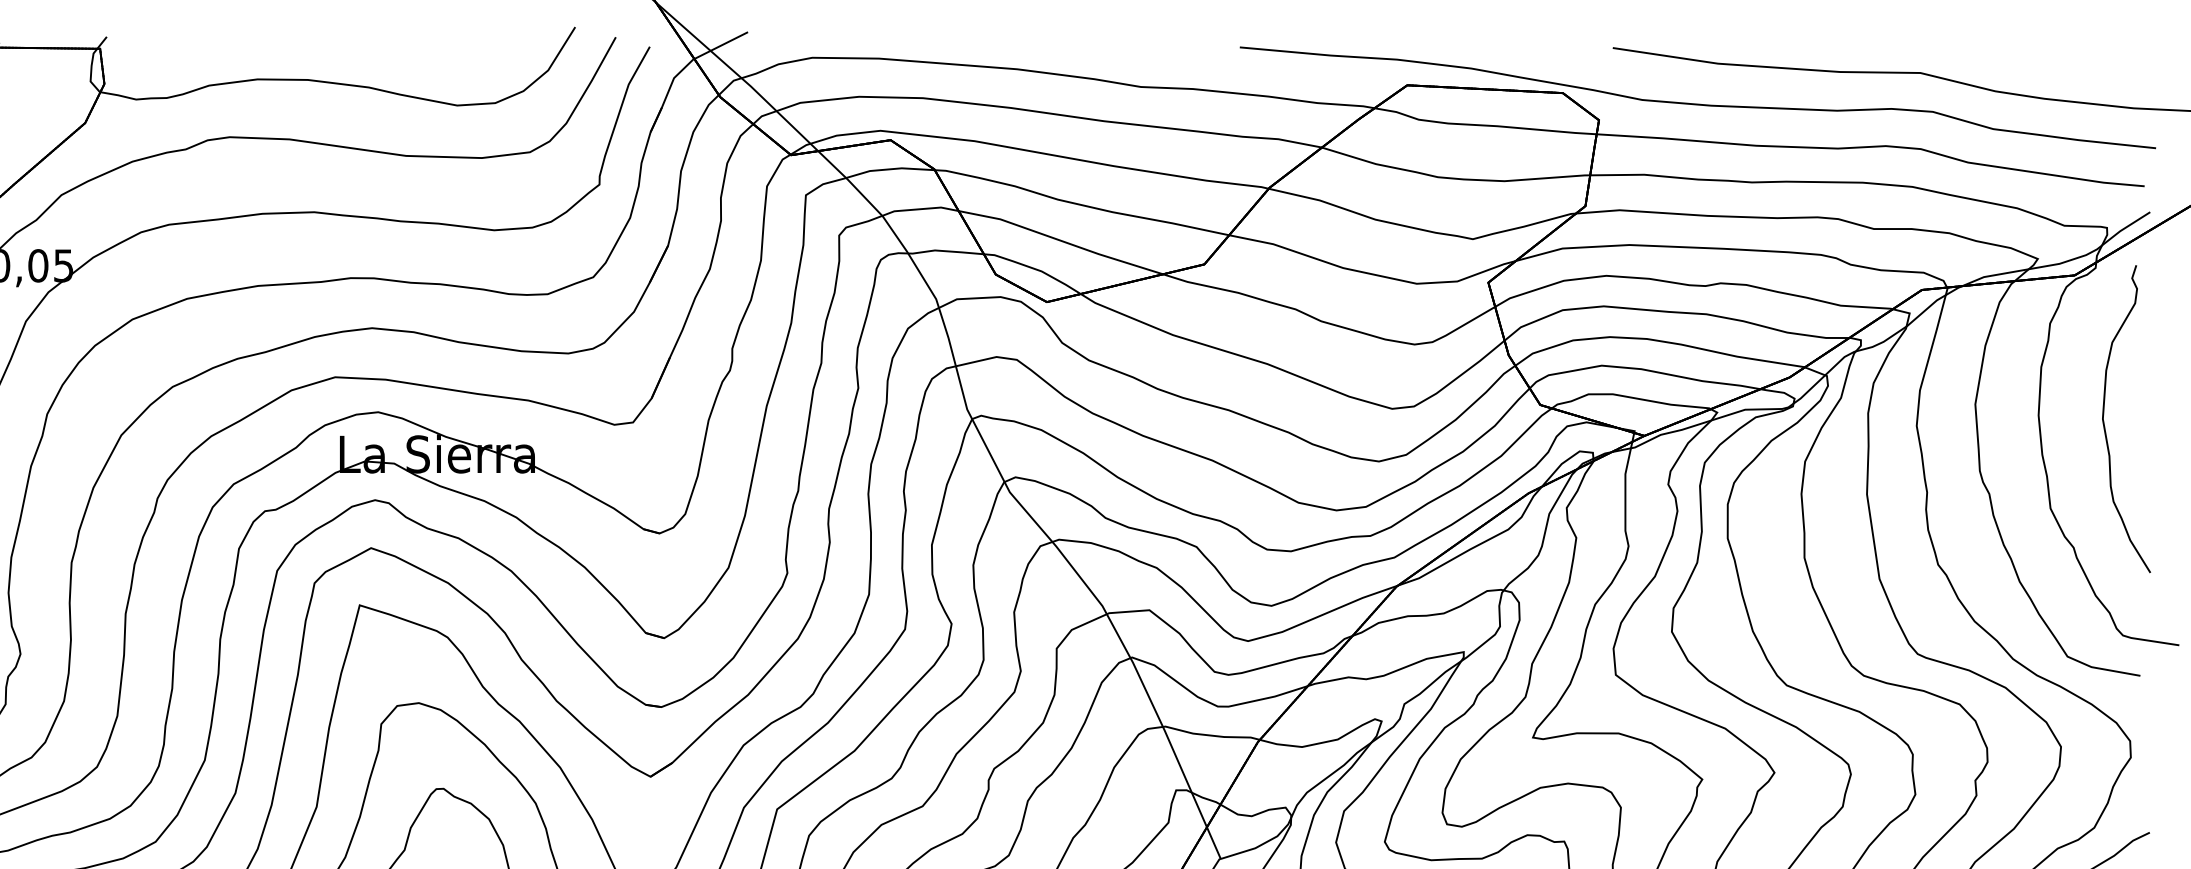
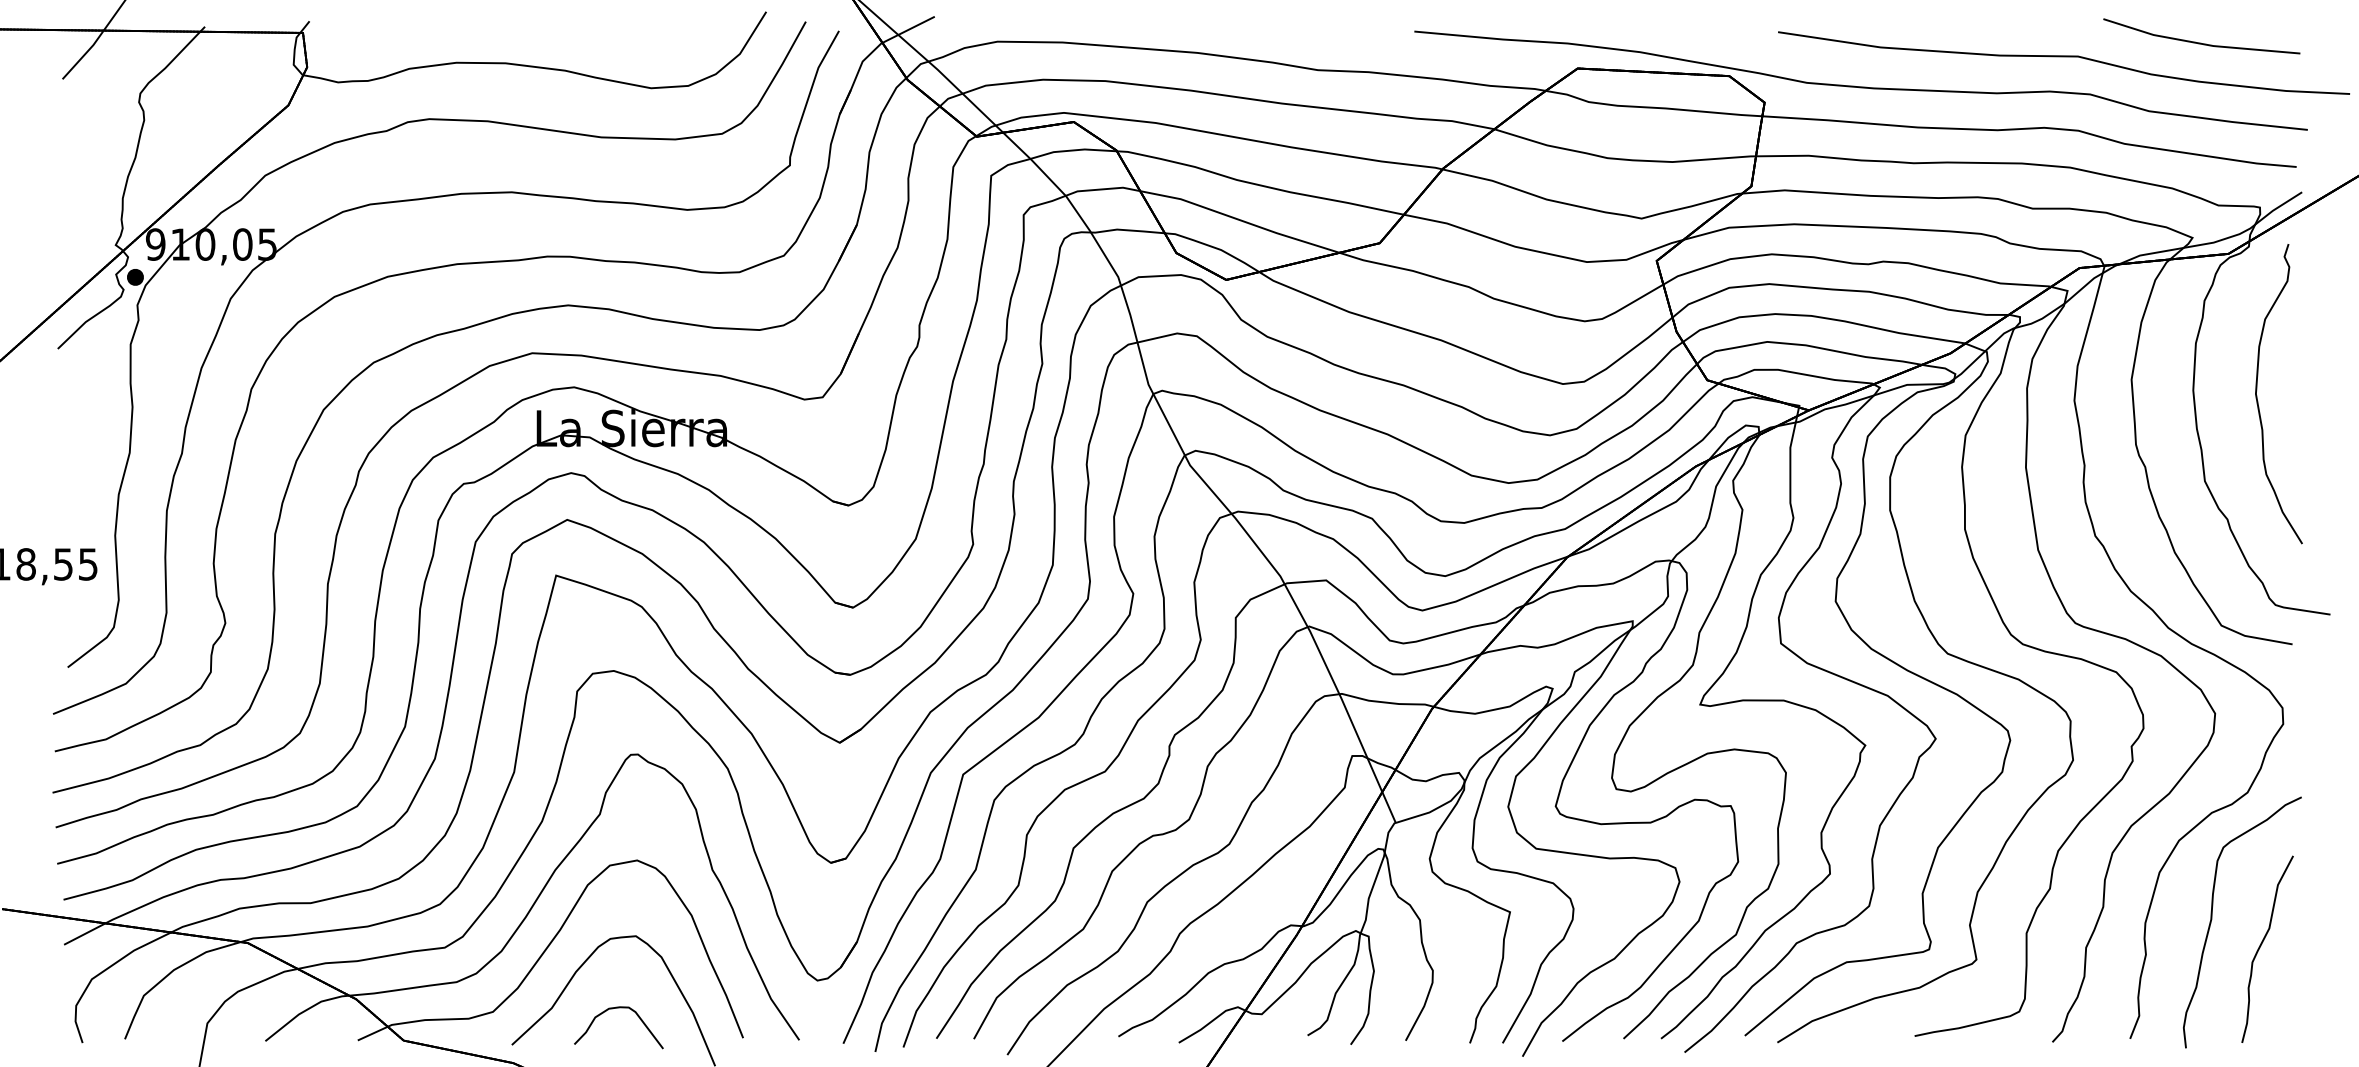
part: (2047, 52) -> (2201, 36), added

